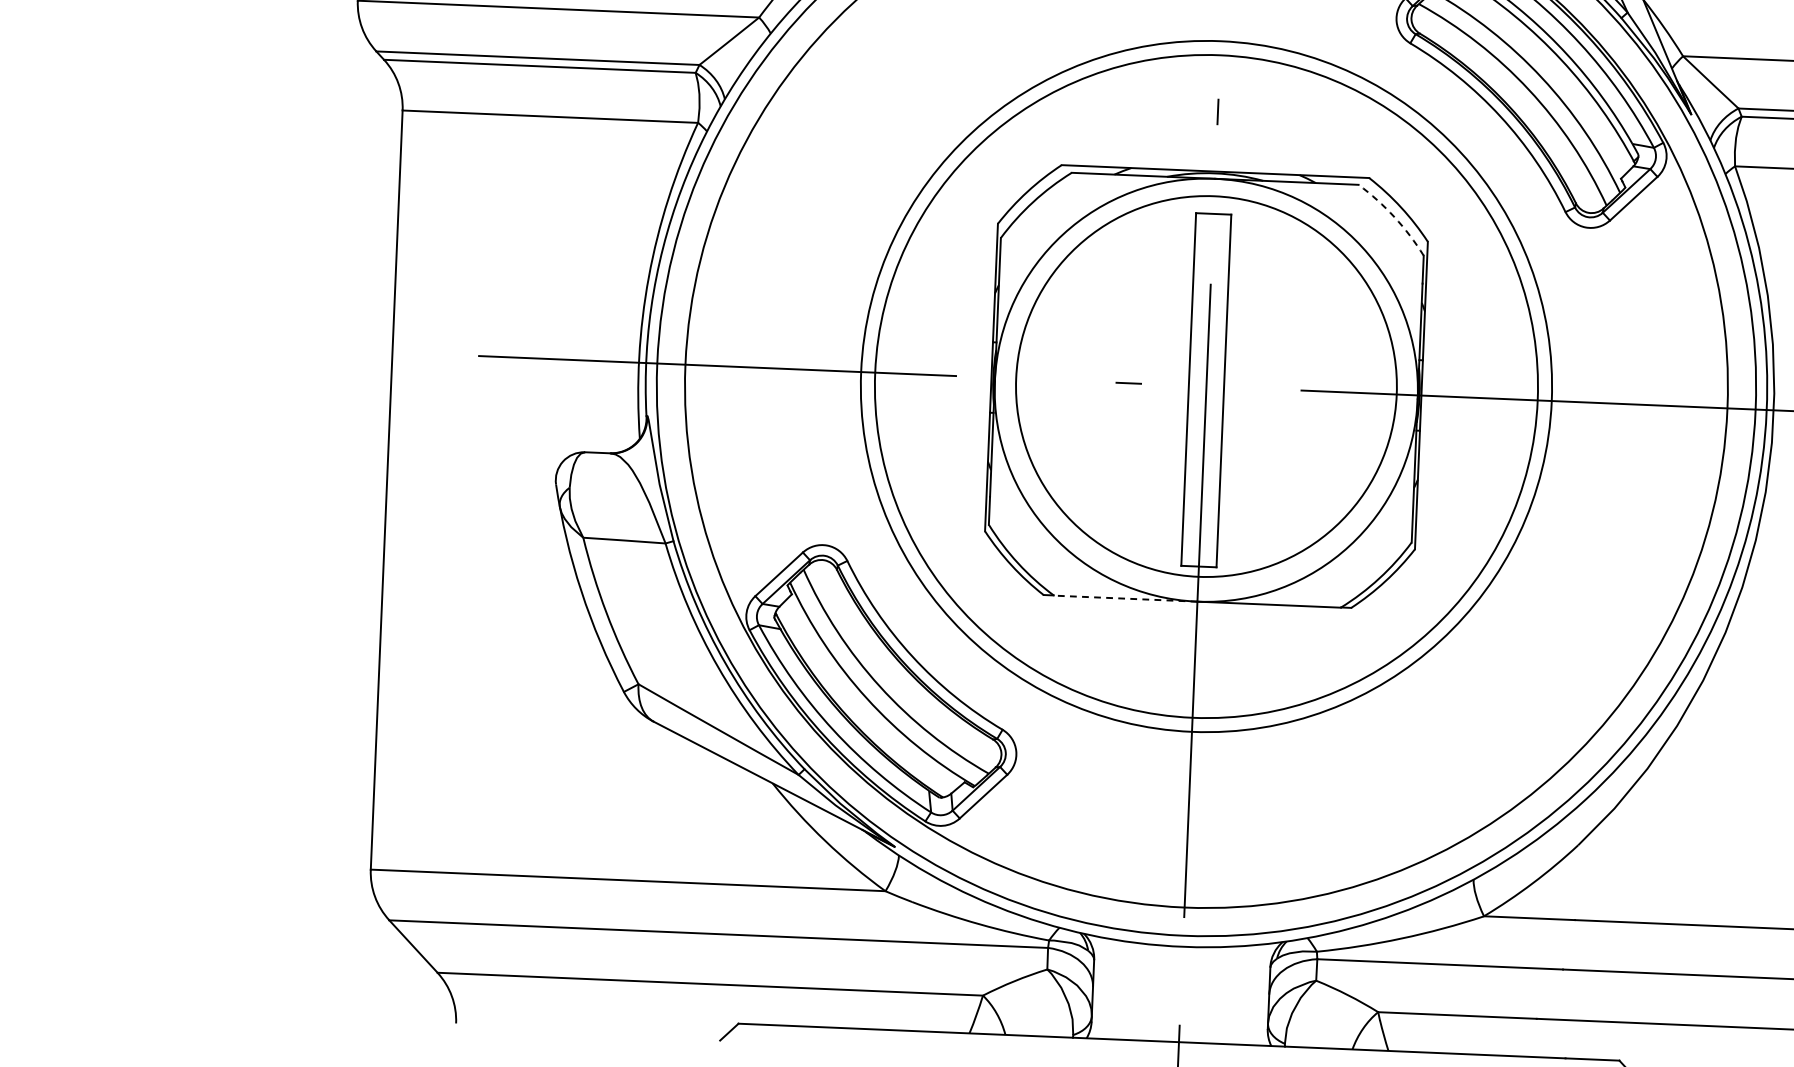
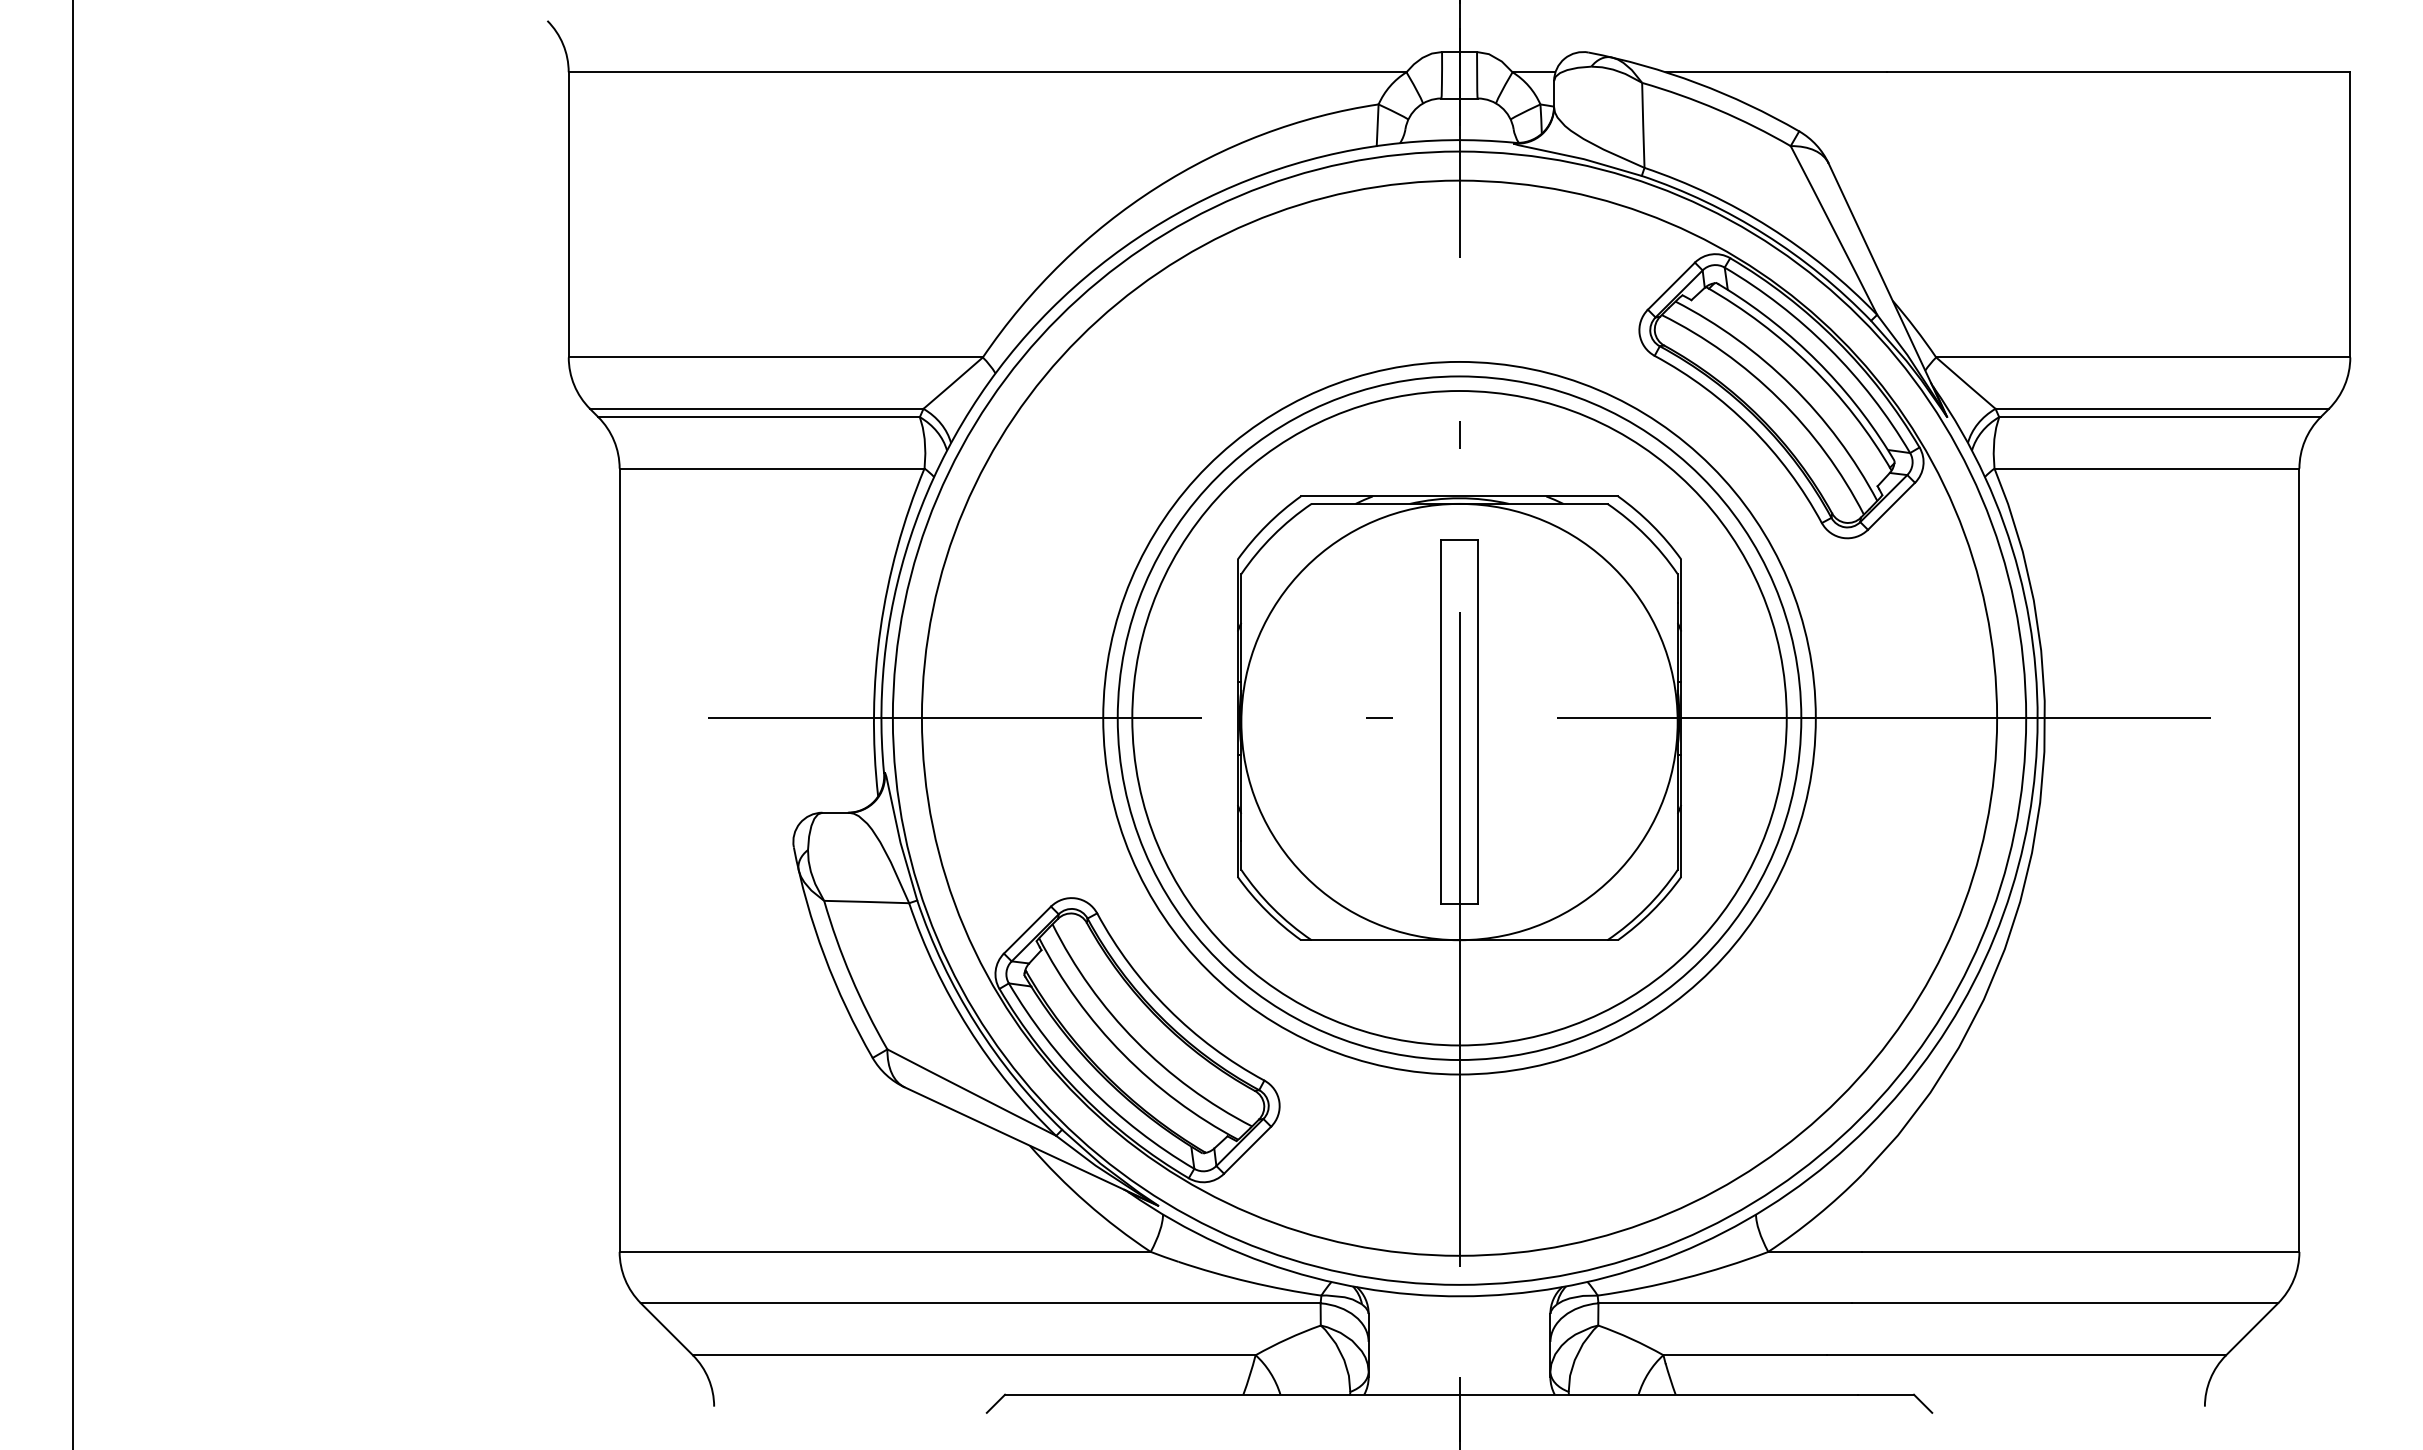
arc: (1394, 217) -> (1645, 535), dashed -> solid
circle: (1206, 386) -> (1459, 718), size x1.67
line: (1125, 598) -> (1385, 940), dashed -> solid

